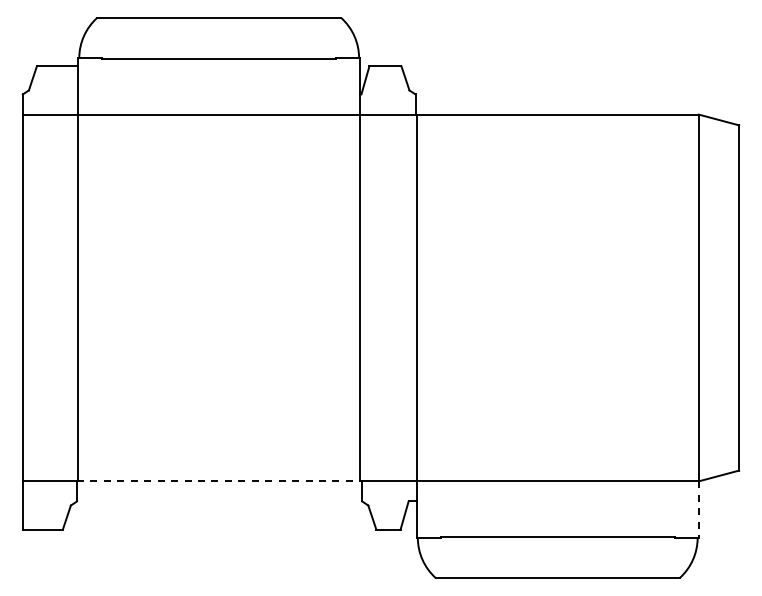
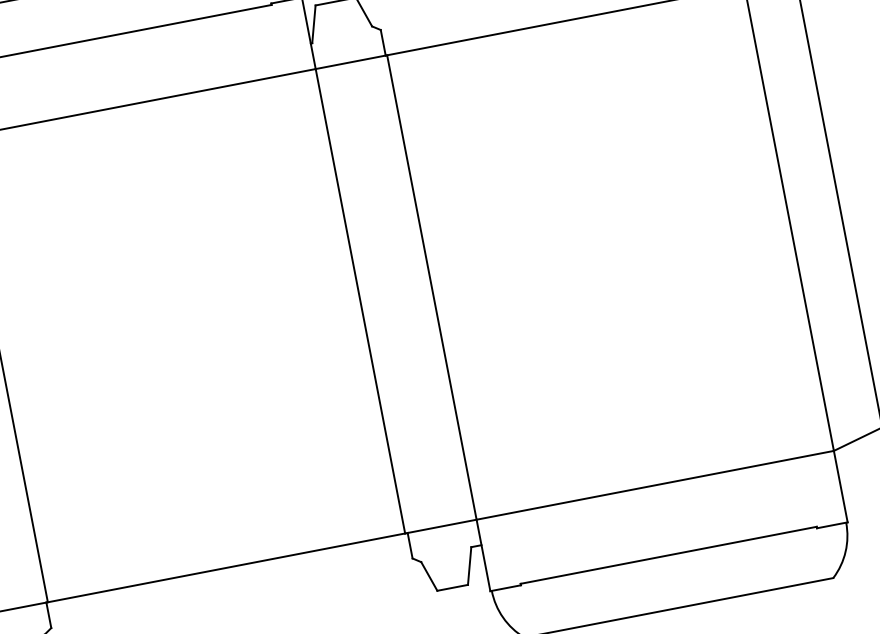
line: (218, 481) -> (225, 568), dashed -> solid
line: (698, 510) -> (840, 487), dashed -> solid

